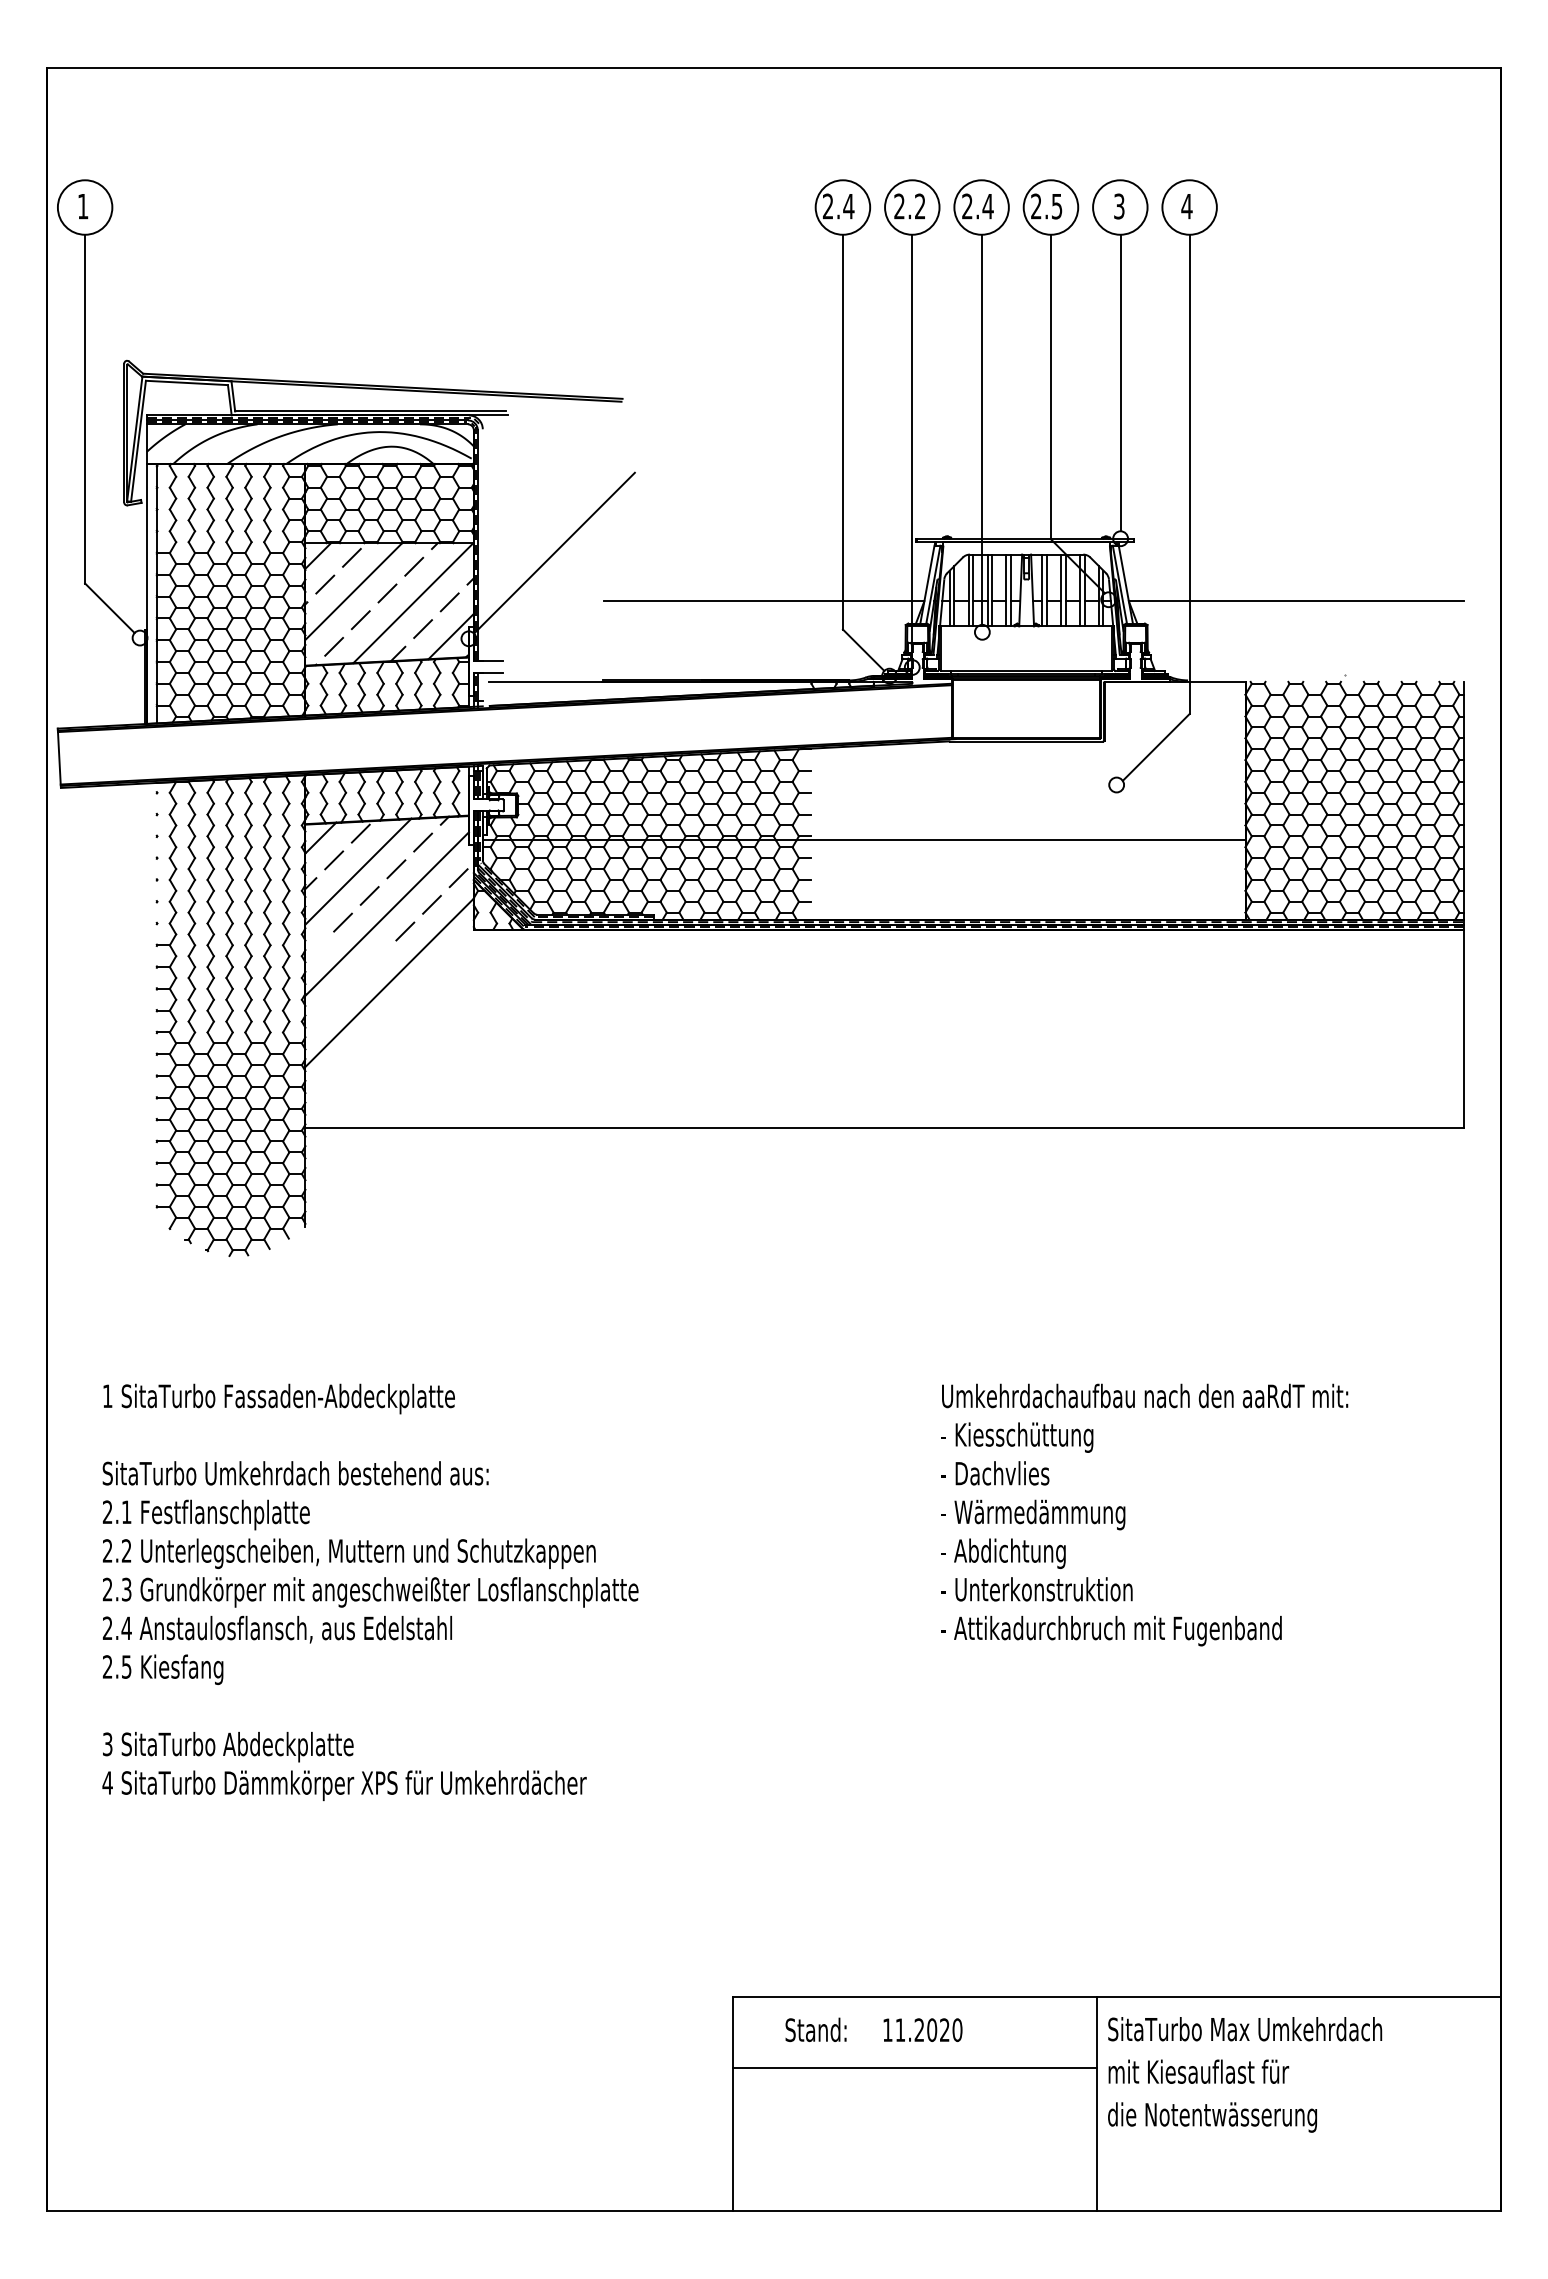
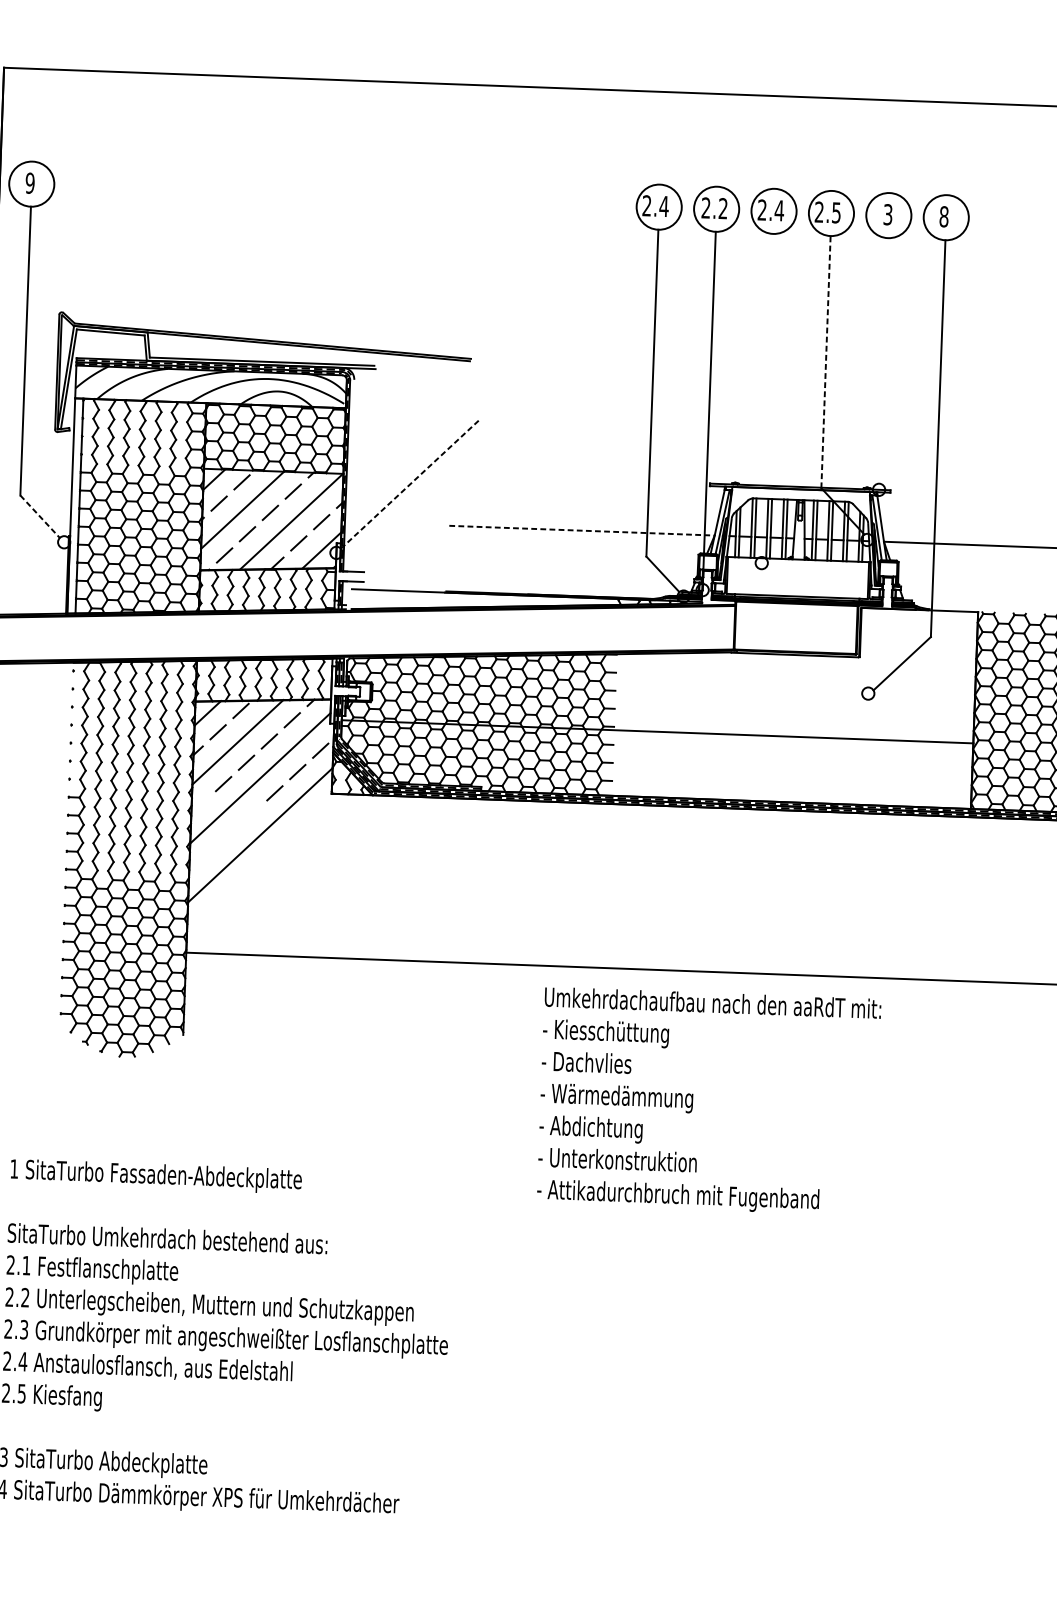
text: (82, 206) -> (29, 183), 1 -> 9
text: (1186, 206) -> (943, 216), 4 -> 8
line: (1120, 382) -> (883, 360), removed
line: (1050, 386) -> (825, 361), solid -> dashed
line: (982, 429) -> (768, 395), removed
line: (554, 553) -> (409, 484), solid -> dashed
line: (764, 601) -> (582, 530), solid -> dashed
line: (110, 608) -> (40, 516), solid -> dashed
text: (1144, 1514) -> (708, 1101), moved

